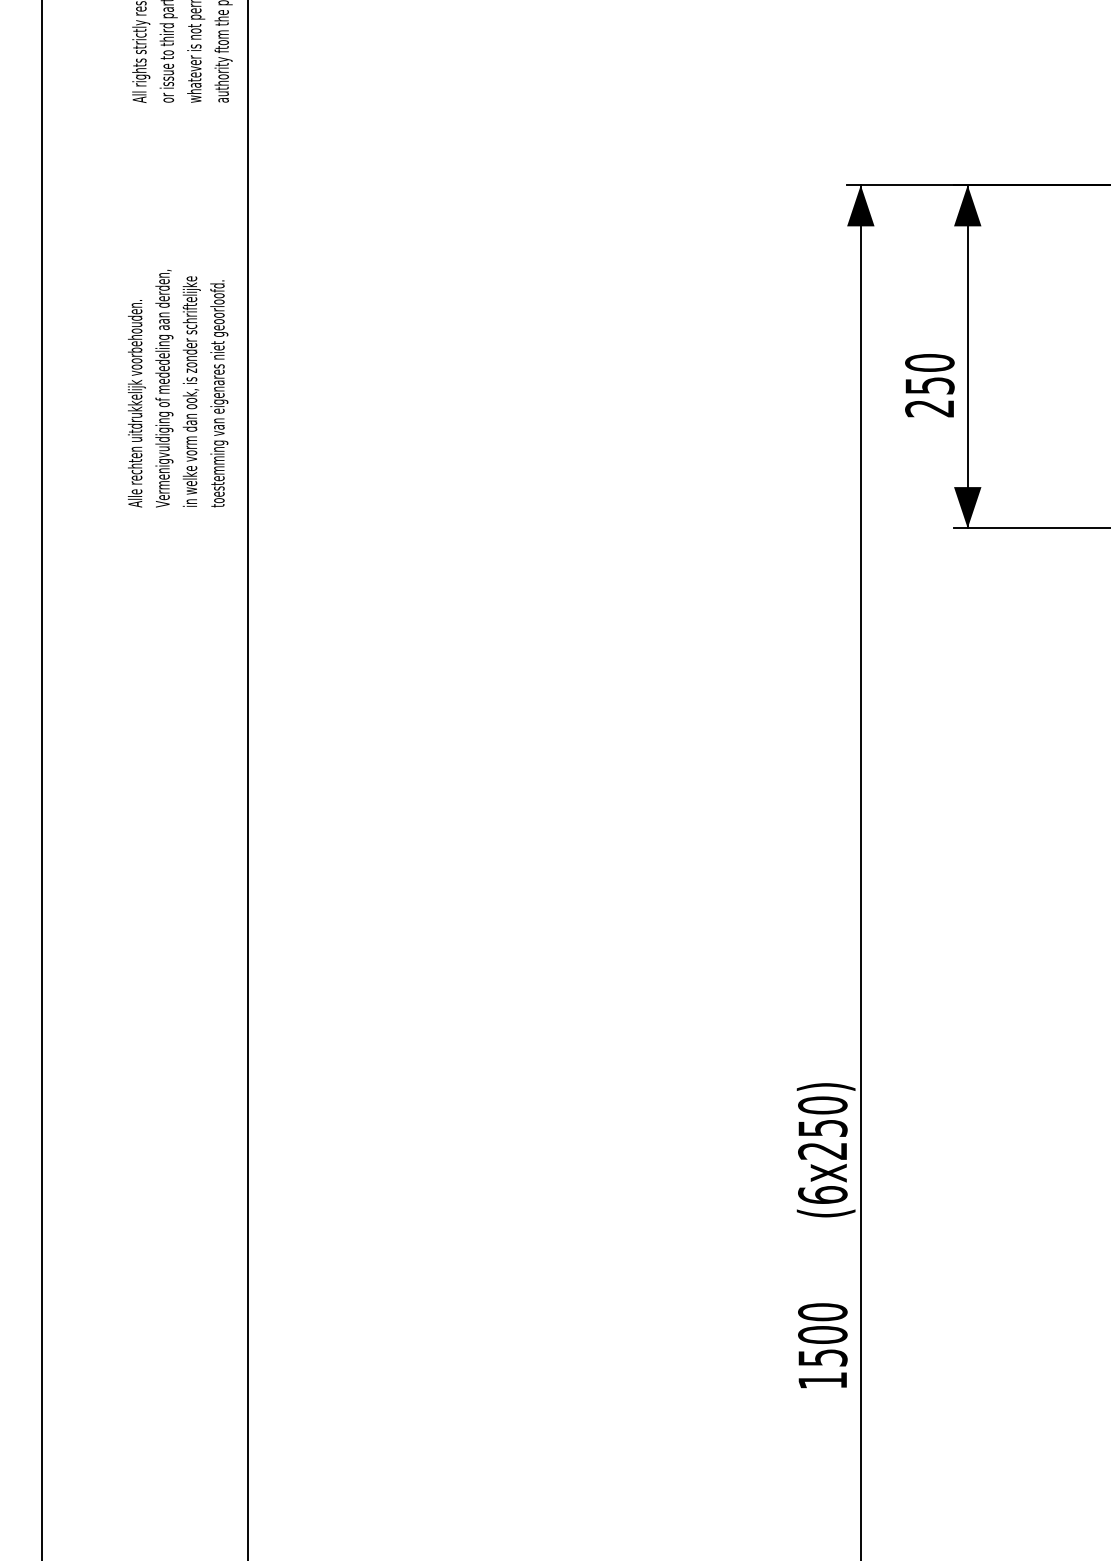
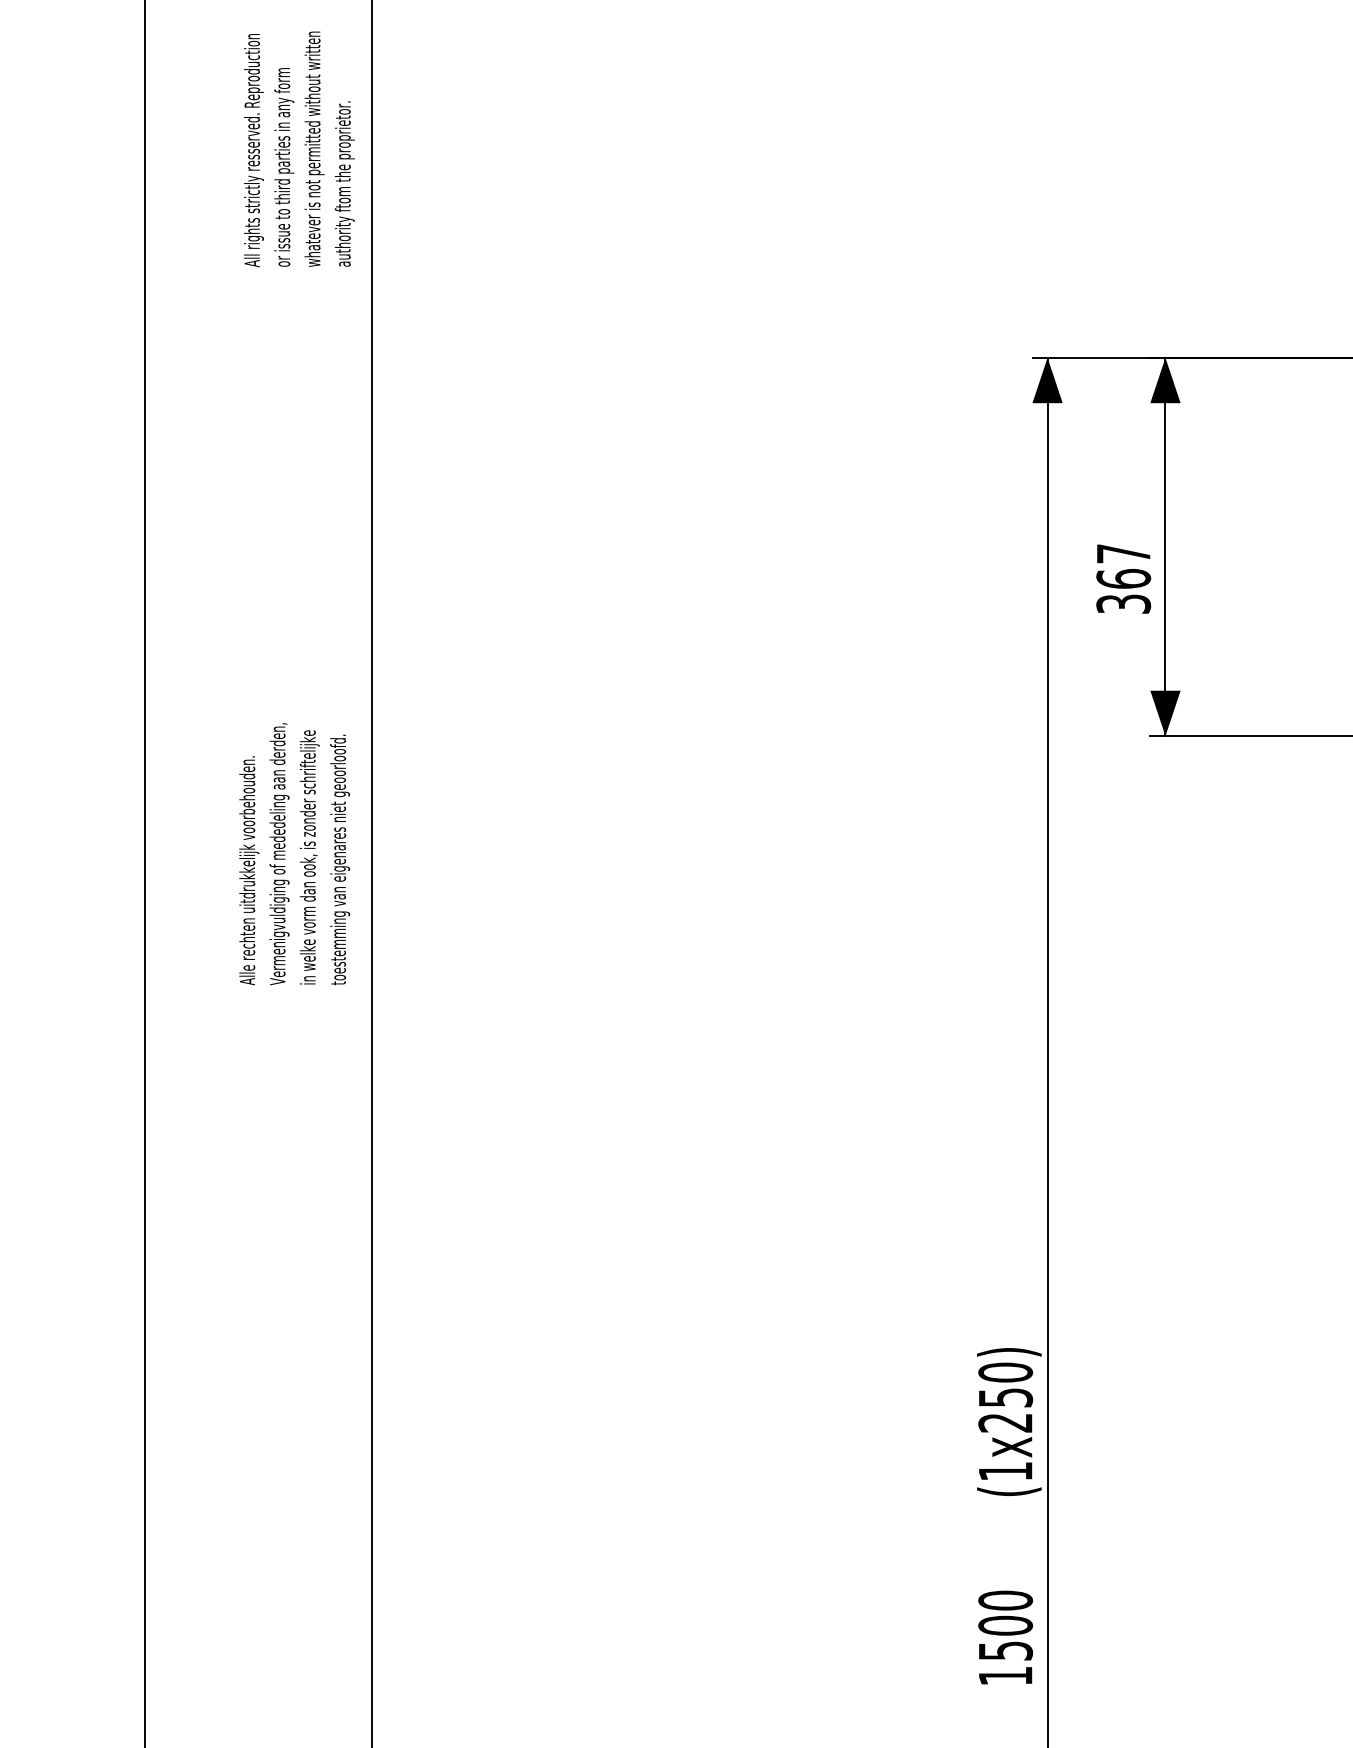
text: (929, 385) -> (1123, 578), 250 -> 367
text: (177, 388) -> (294, 854), moved
text: (822, 1195) -> (1005, 1471), (6x250) -> (1x250)

